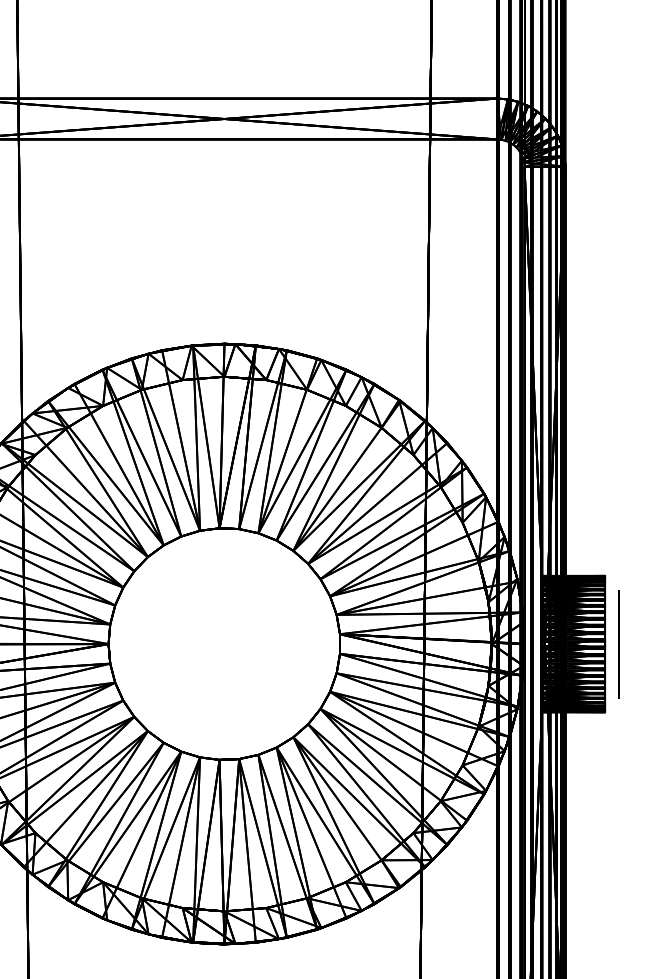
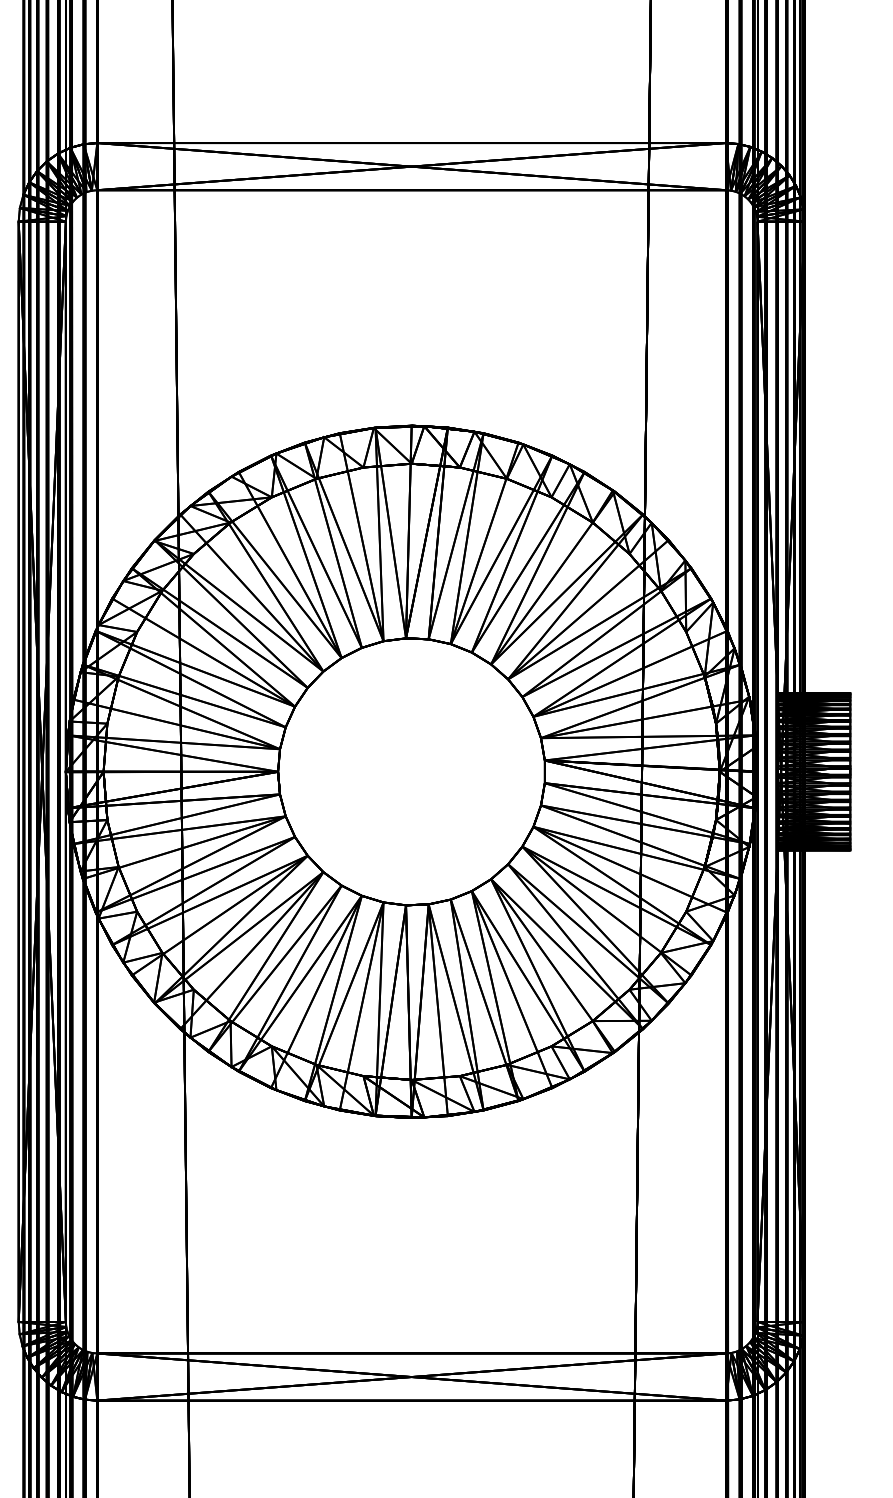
line: (618, 643) -> (865, 771), removed

